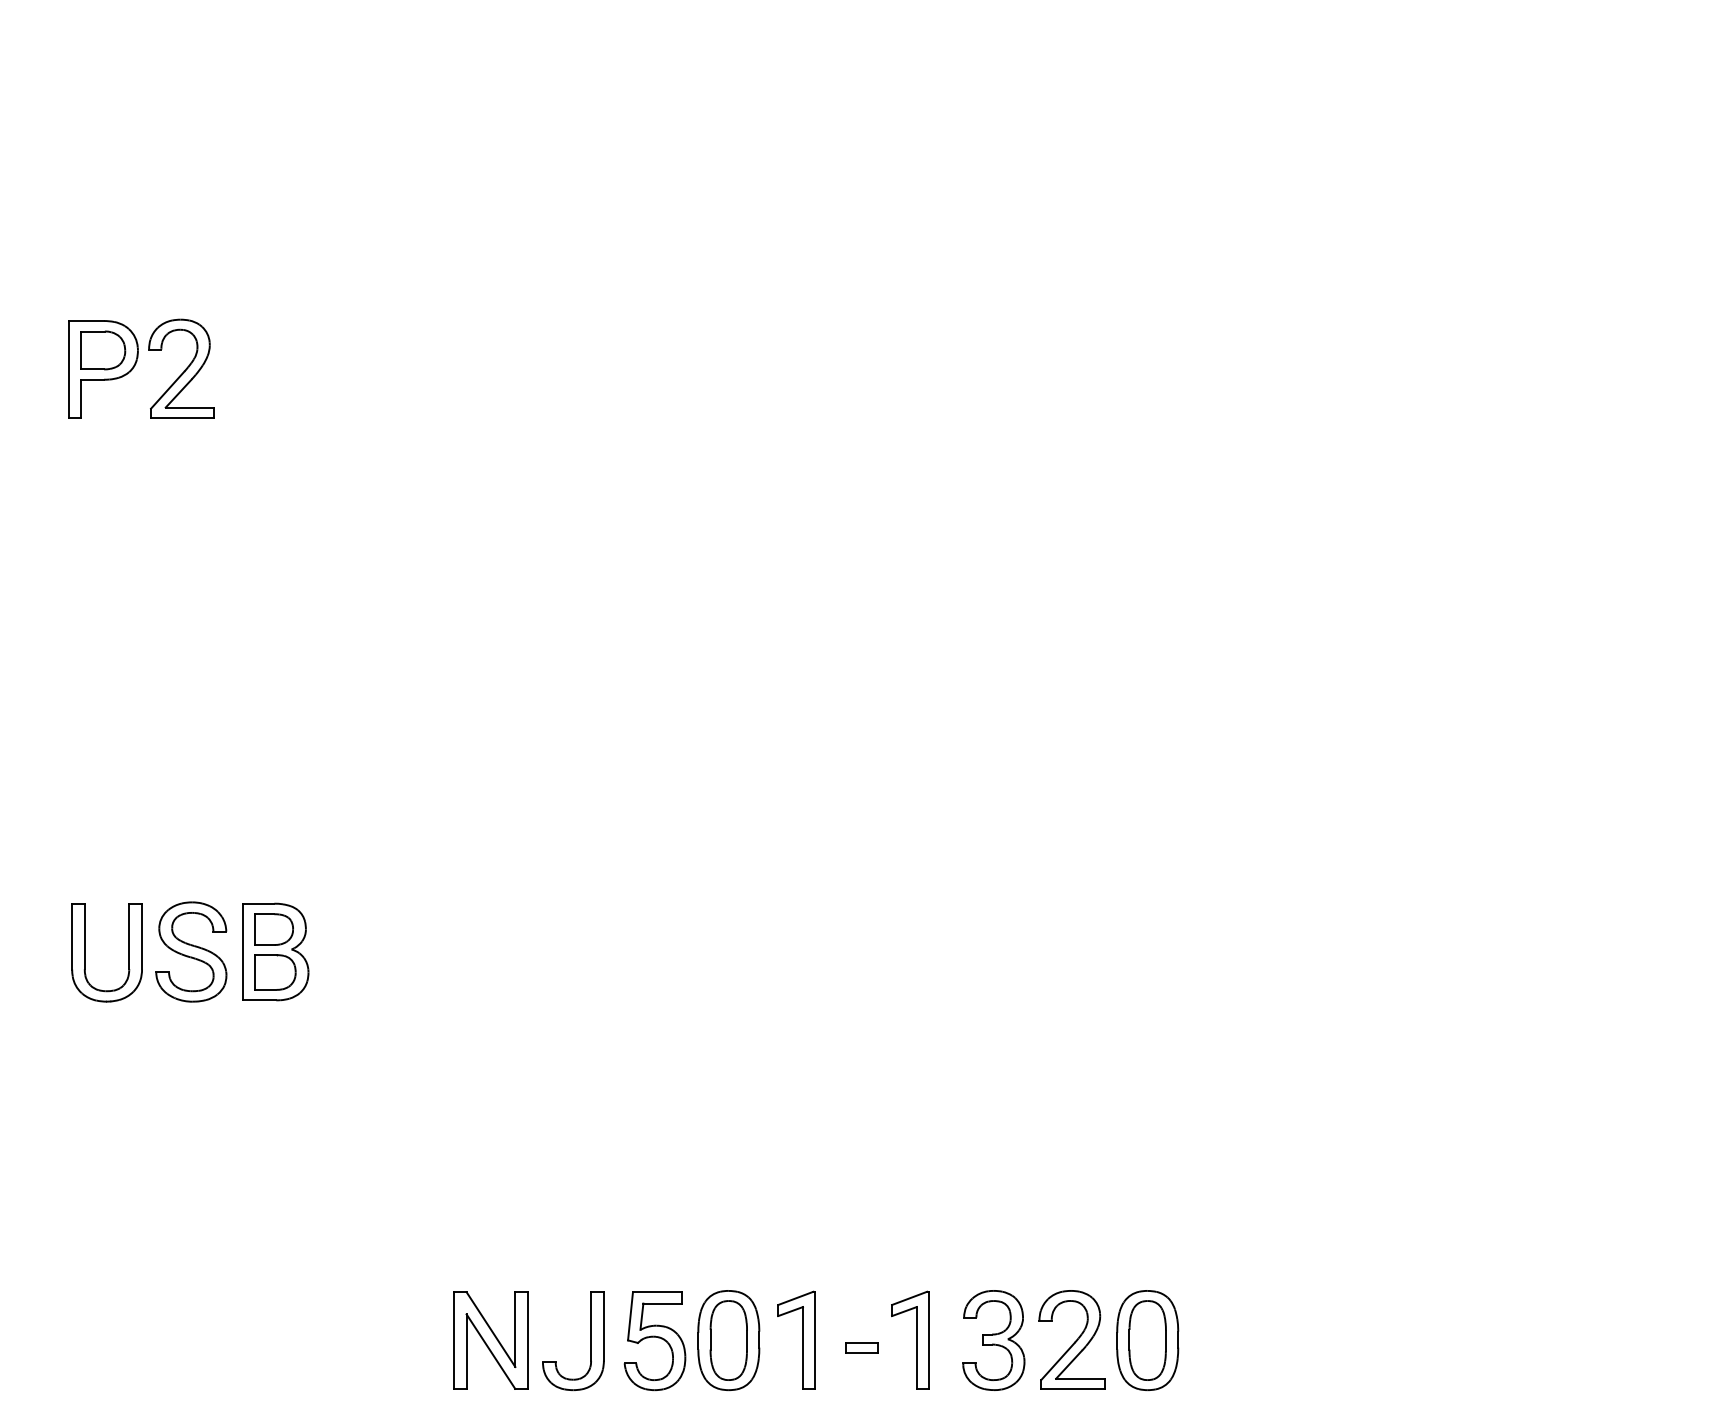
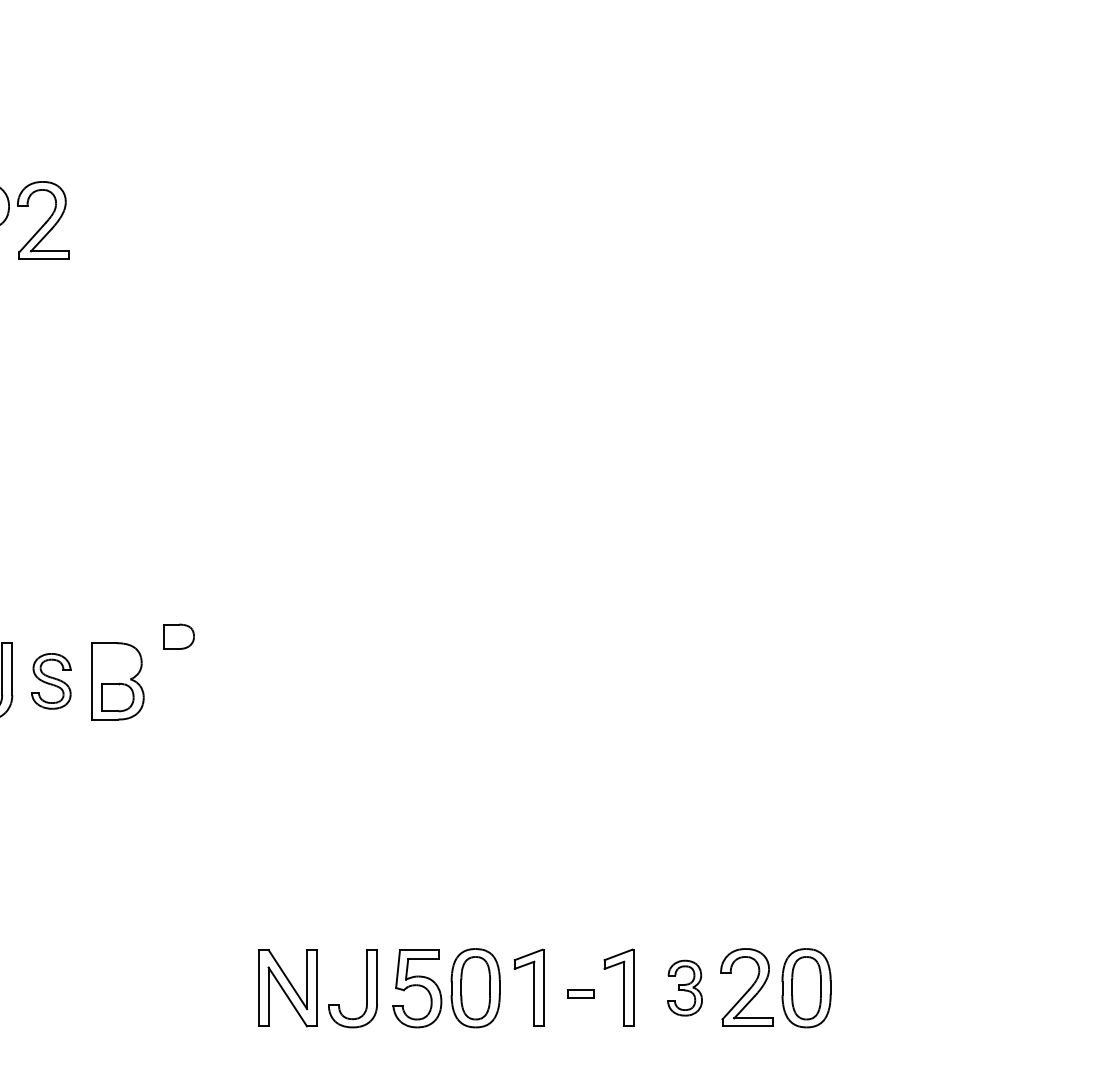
part: (273, 929) -> (178, 636), moved
part: (191, 951) -> (51, 680), size x0.7
part: (993, 1340) -> (684, 988), size x0.7

